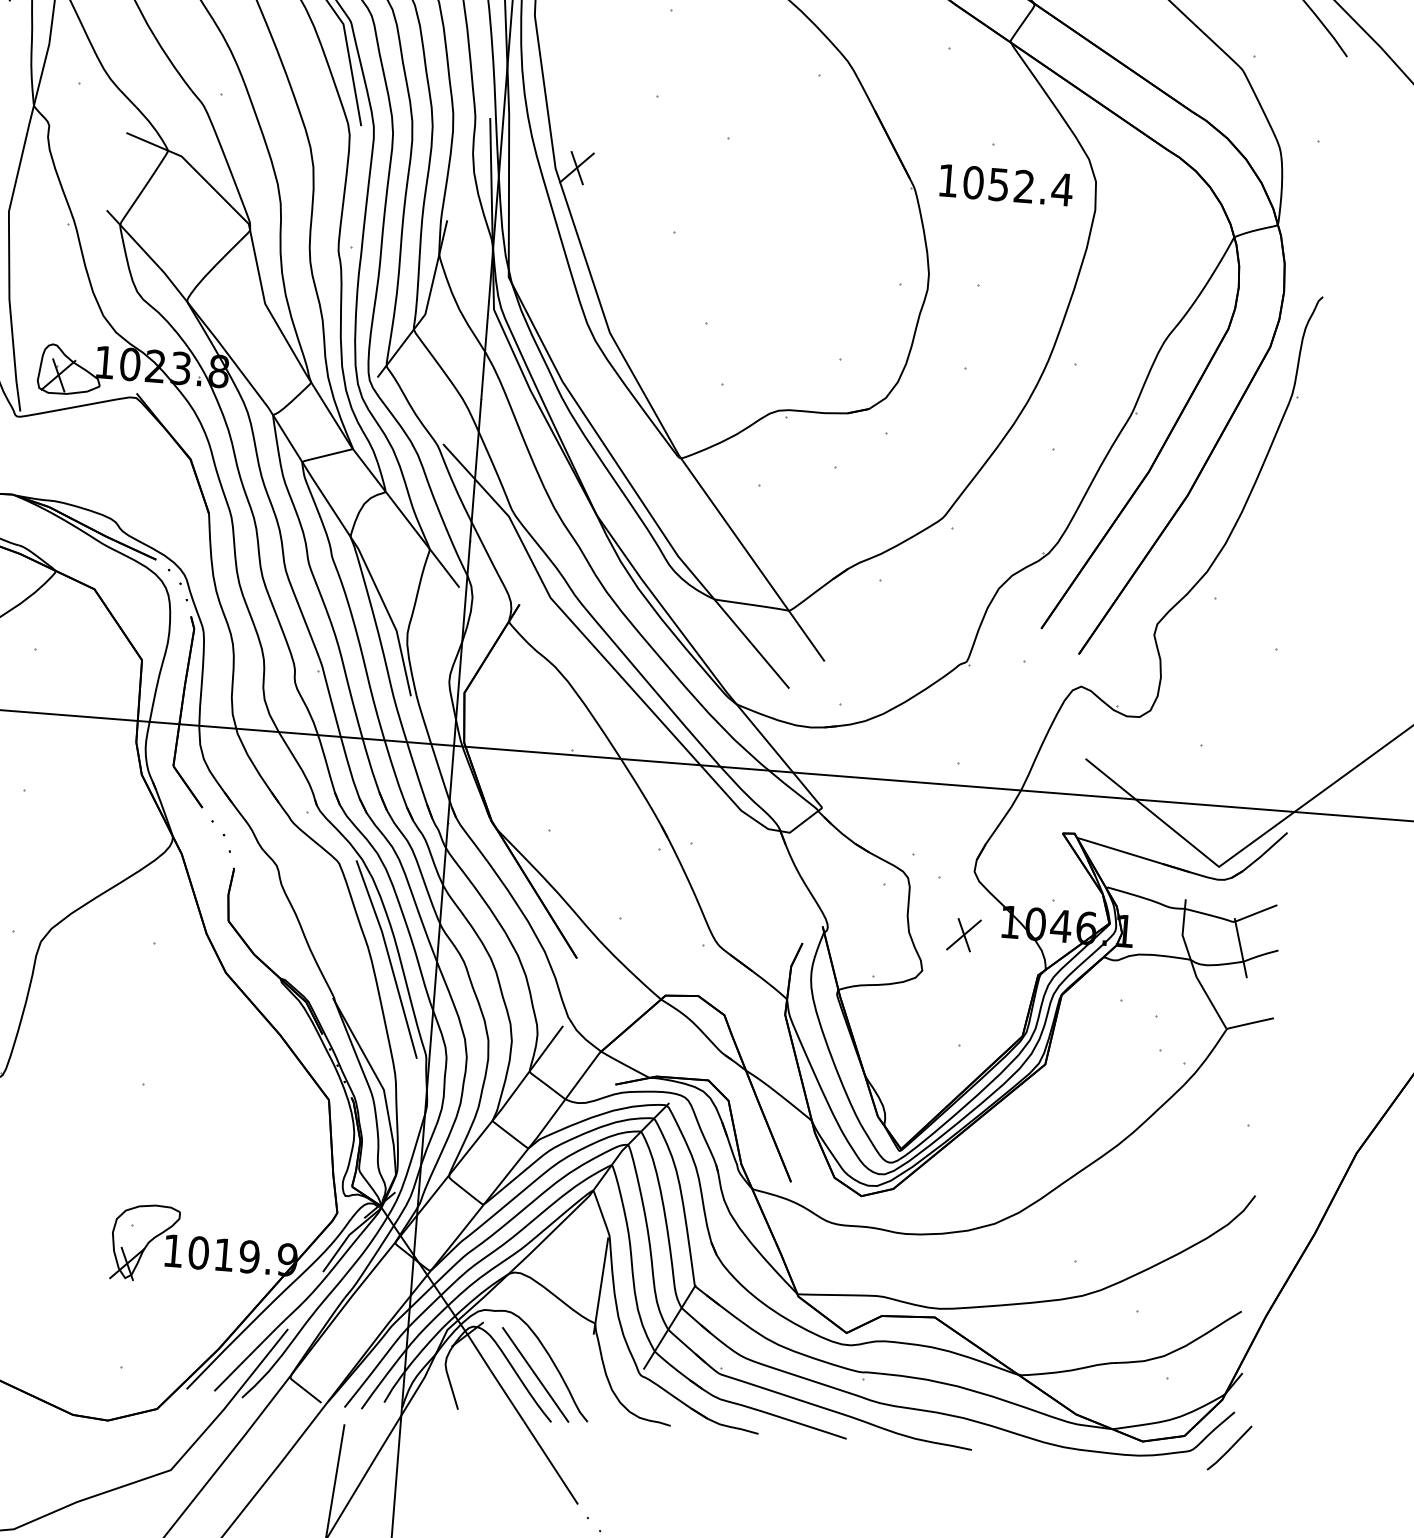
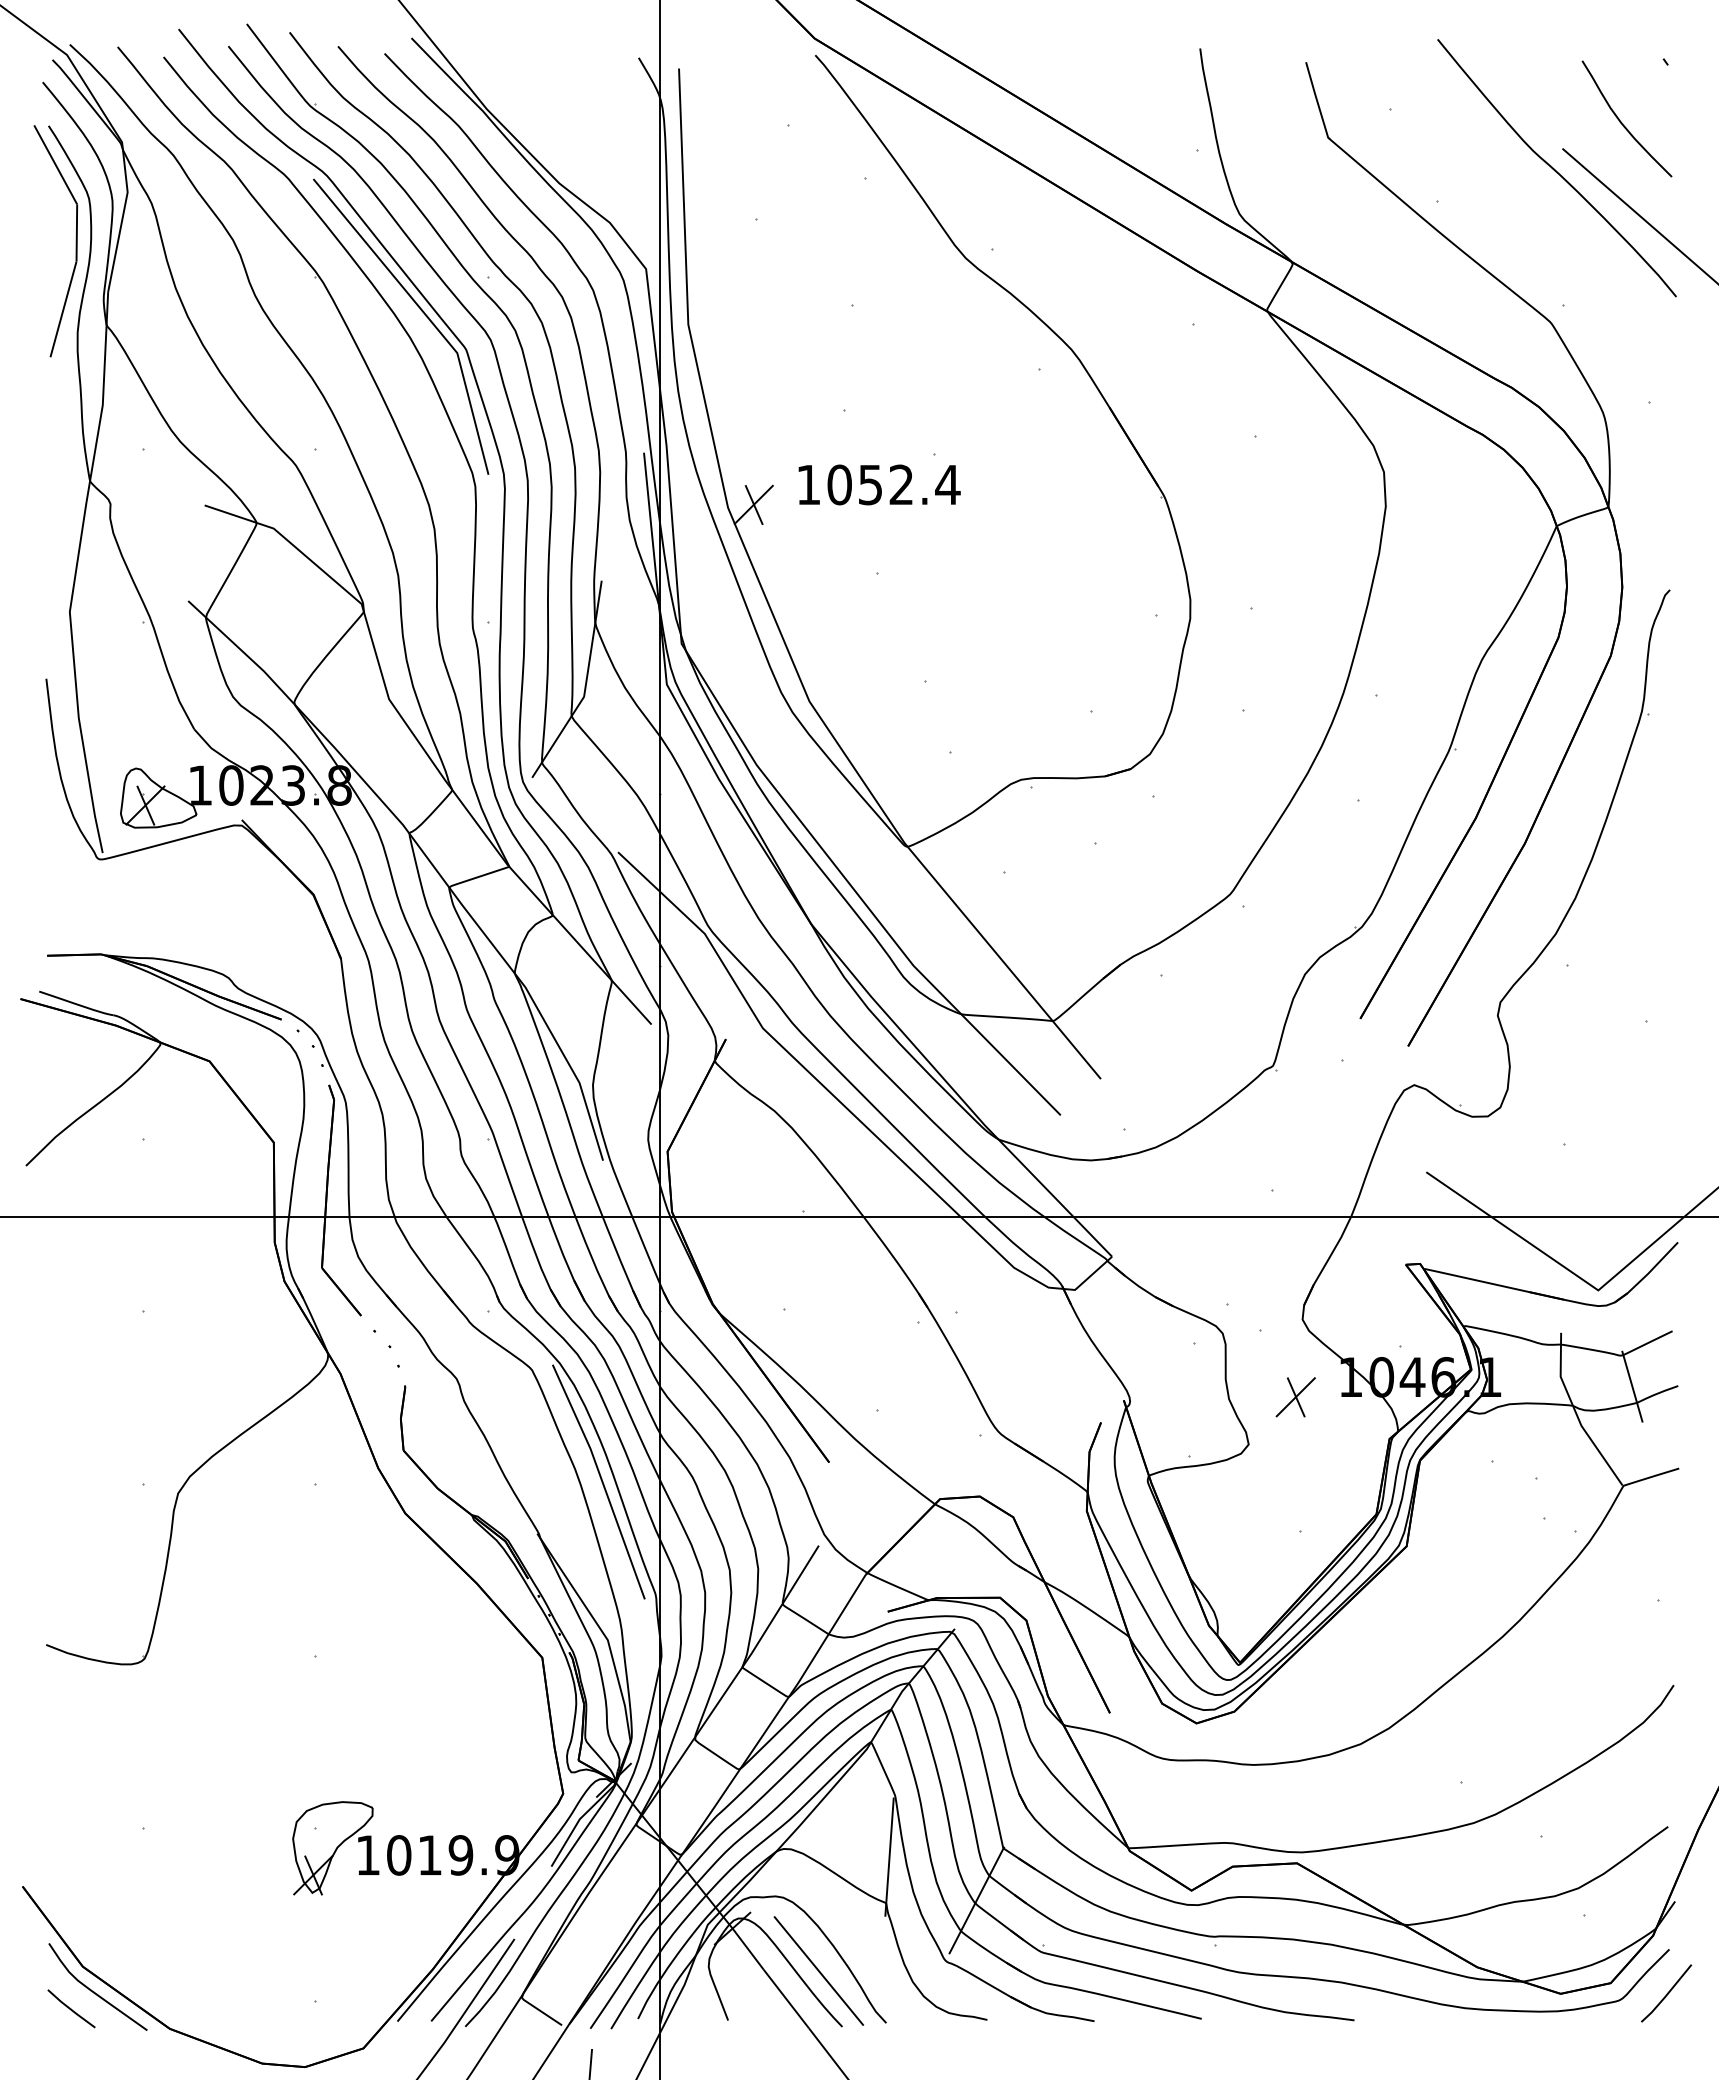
text: (1006, 184) -> (879, 484), moved

